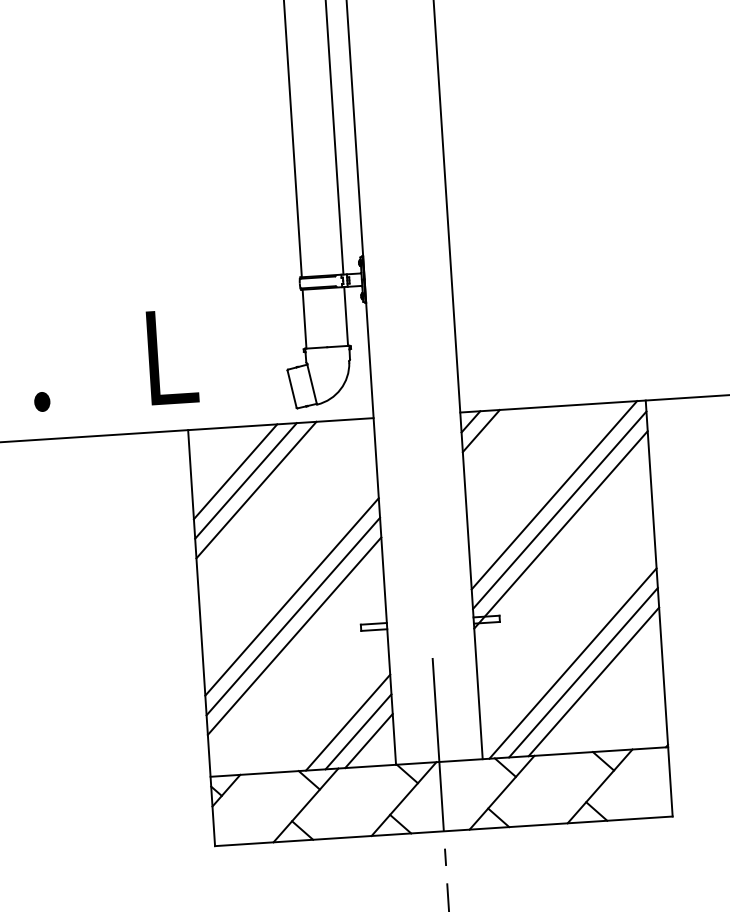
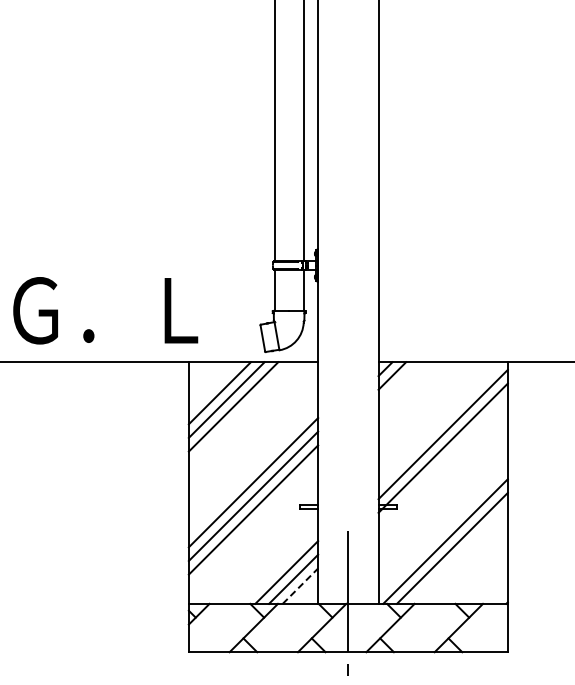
line: (553, 494) -> (439, 423), removed
line: (592, 680) -> (458, 554), removed
line: (369, 740) -> (300, 585), solid -> dashed

